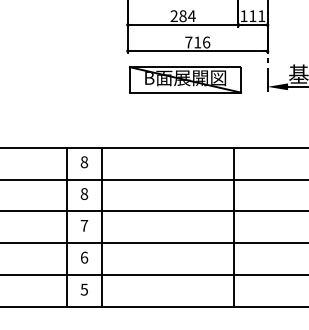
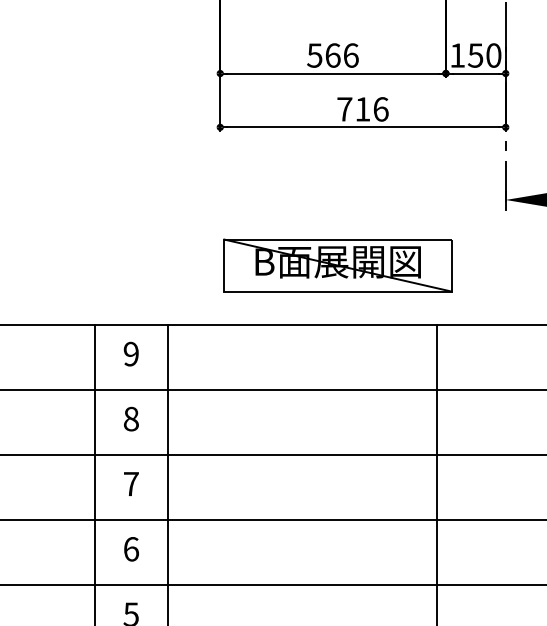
text: (182, 16) -> (331, 56), 284 -> 566
text: (257, 16) -> (485, 56), 111 -> 150
part: (185, 79) -> (337, 264), moved
text: (84, 162) -> (131, 354), 8 -> 9

